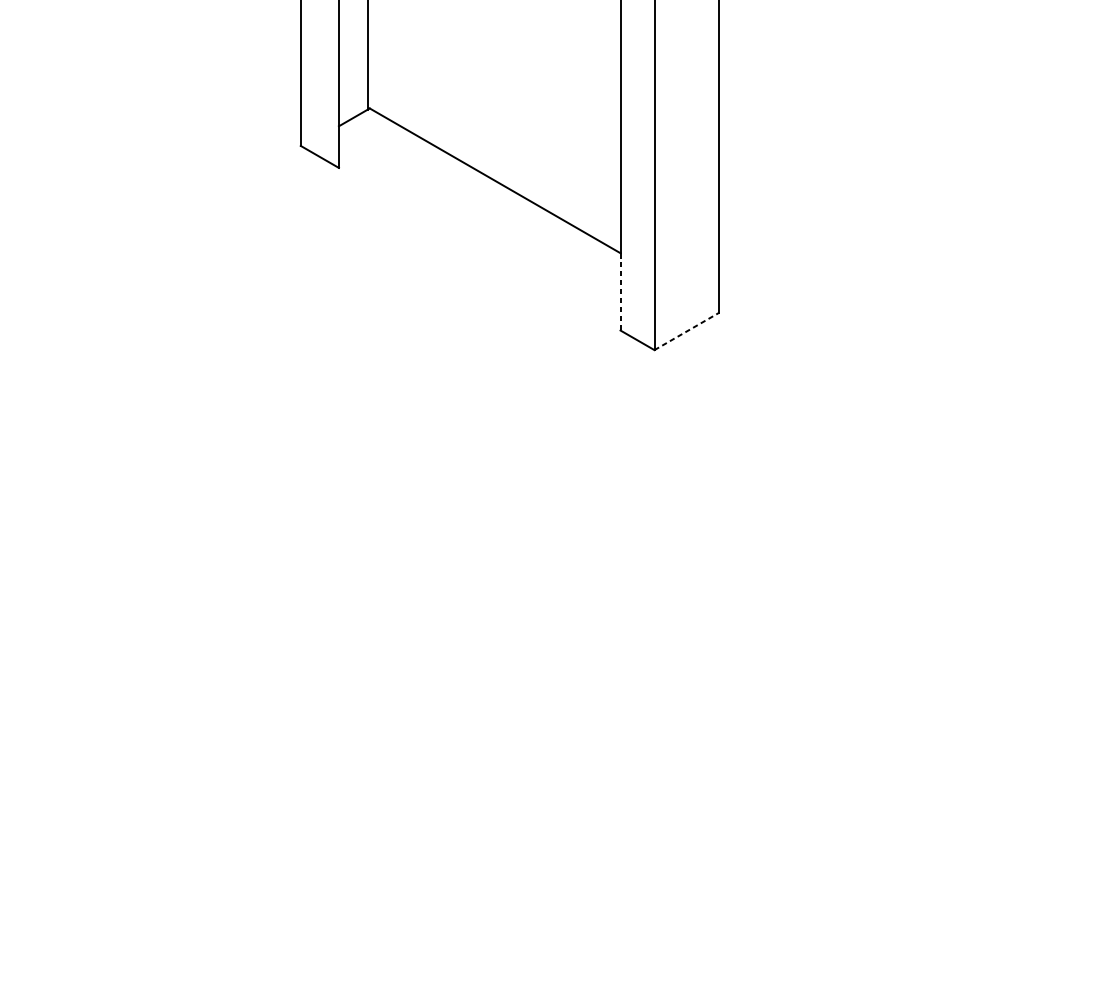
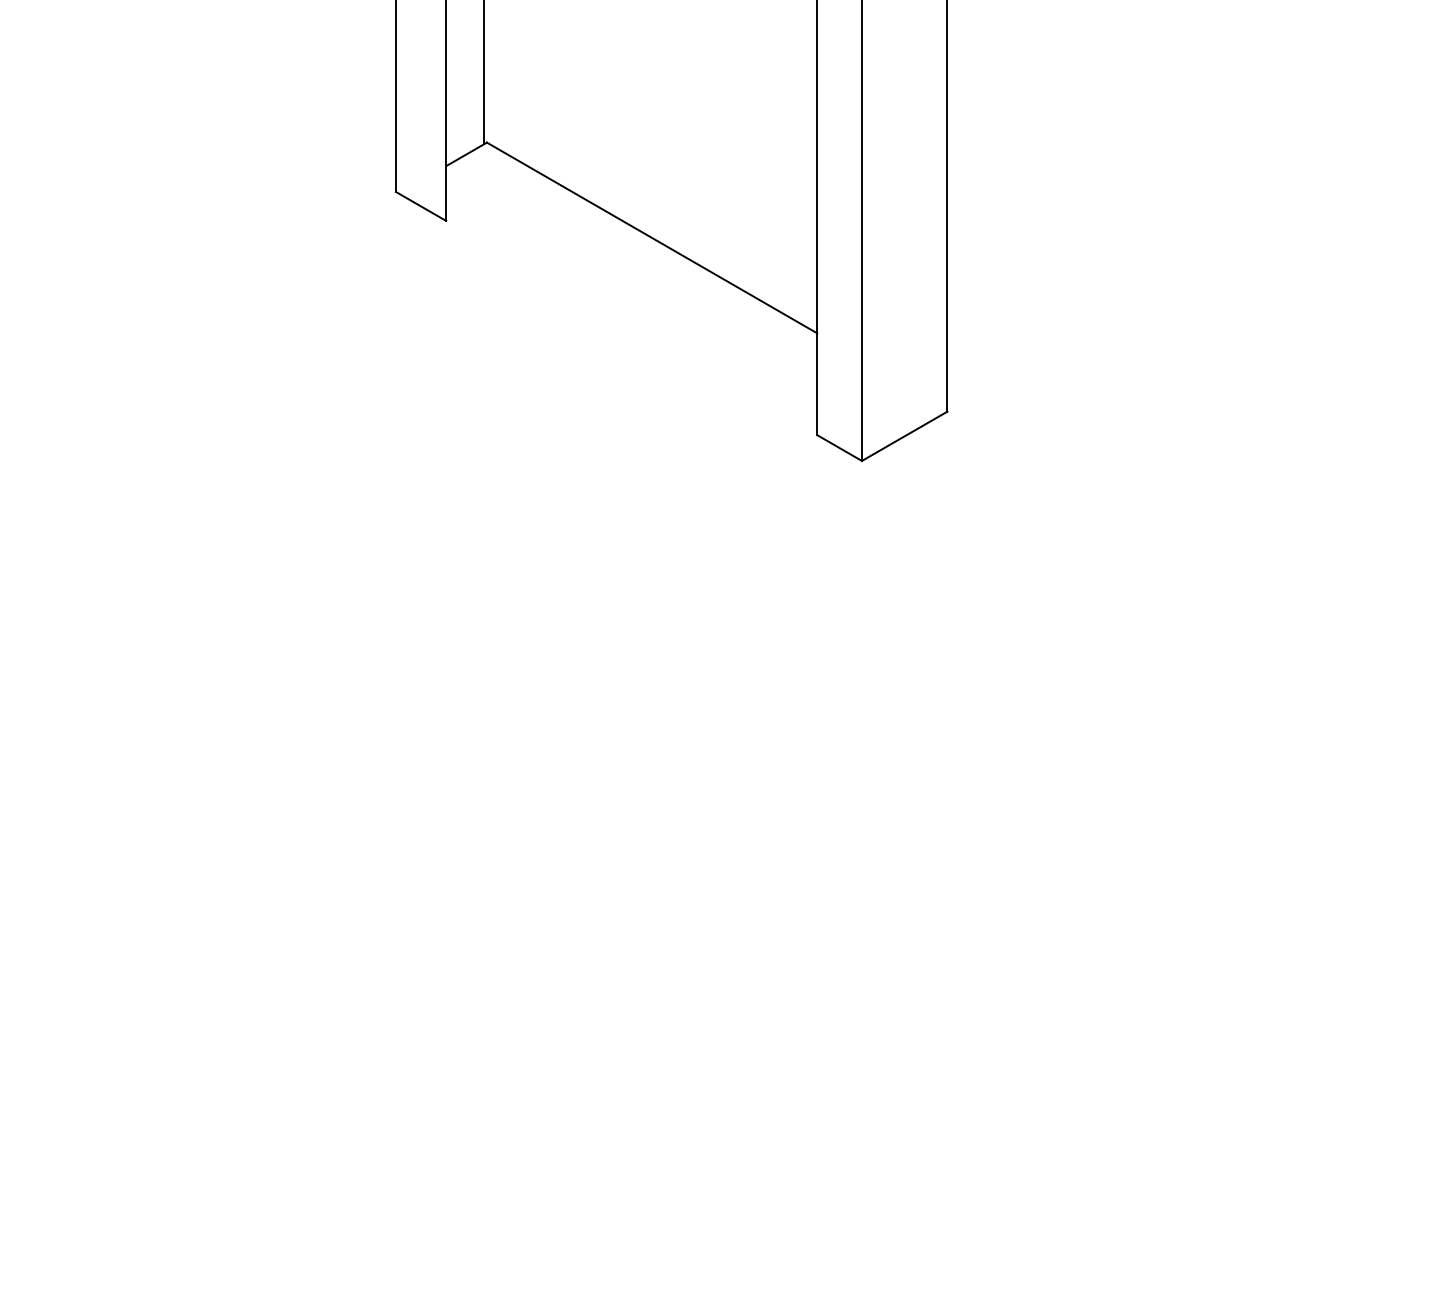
line: (620, 292) -> (817, 384), dashed -> solid
line: (687, 331) -> (905, 436), dashed -> solid

